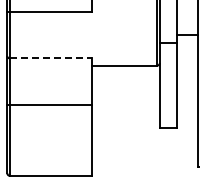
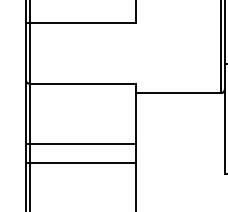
line: (51, 58) -> (83, 83), dashed -> solid
line: (49, 119) -> (81, 163), added

